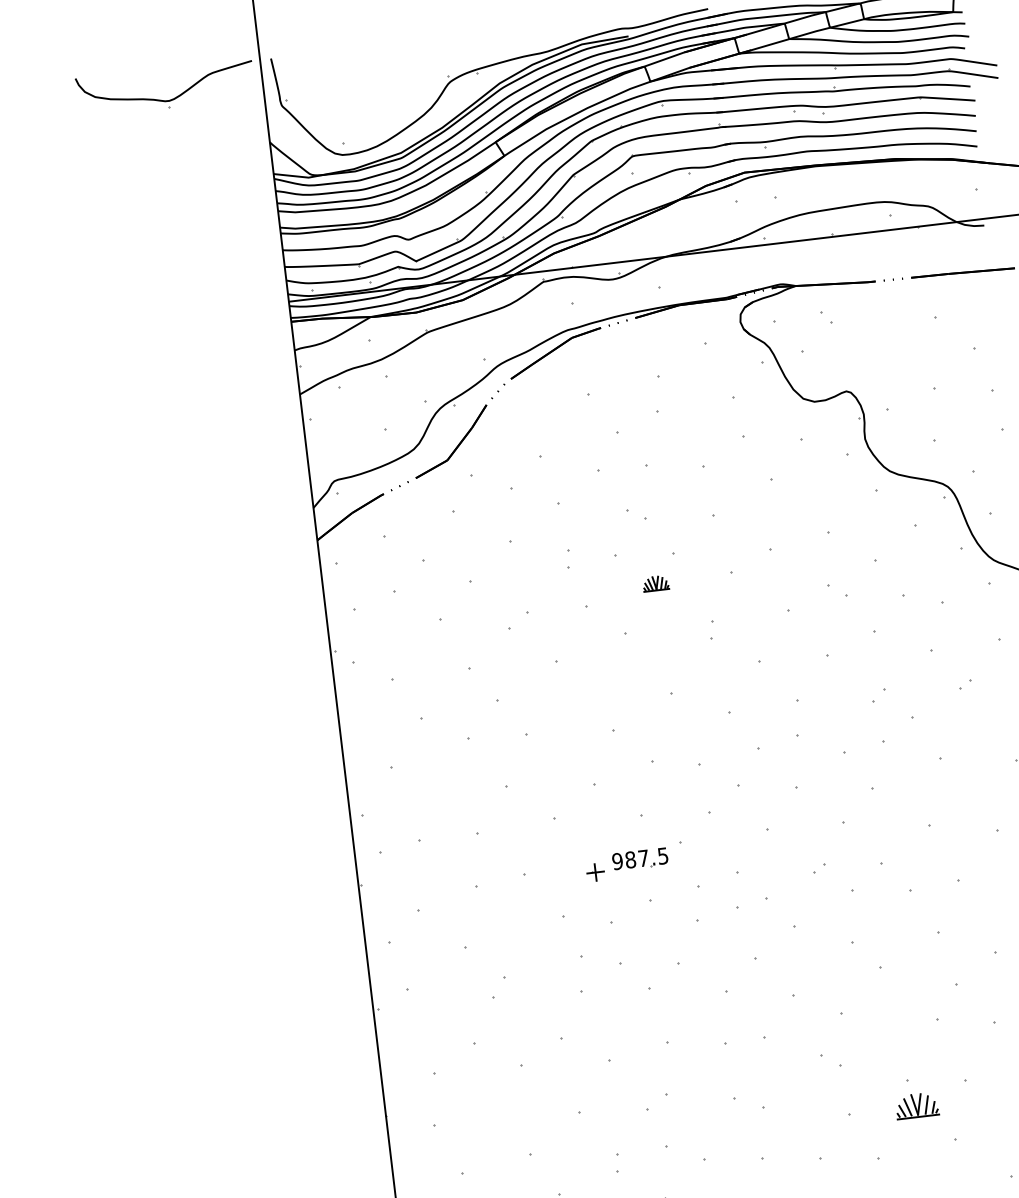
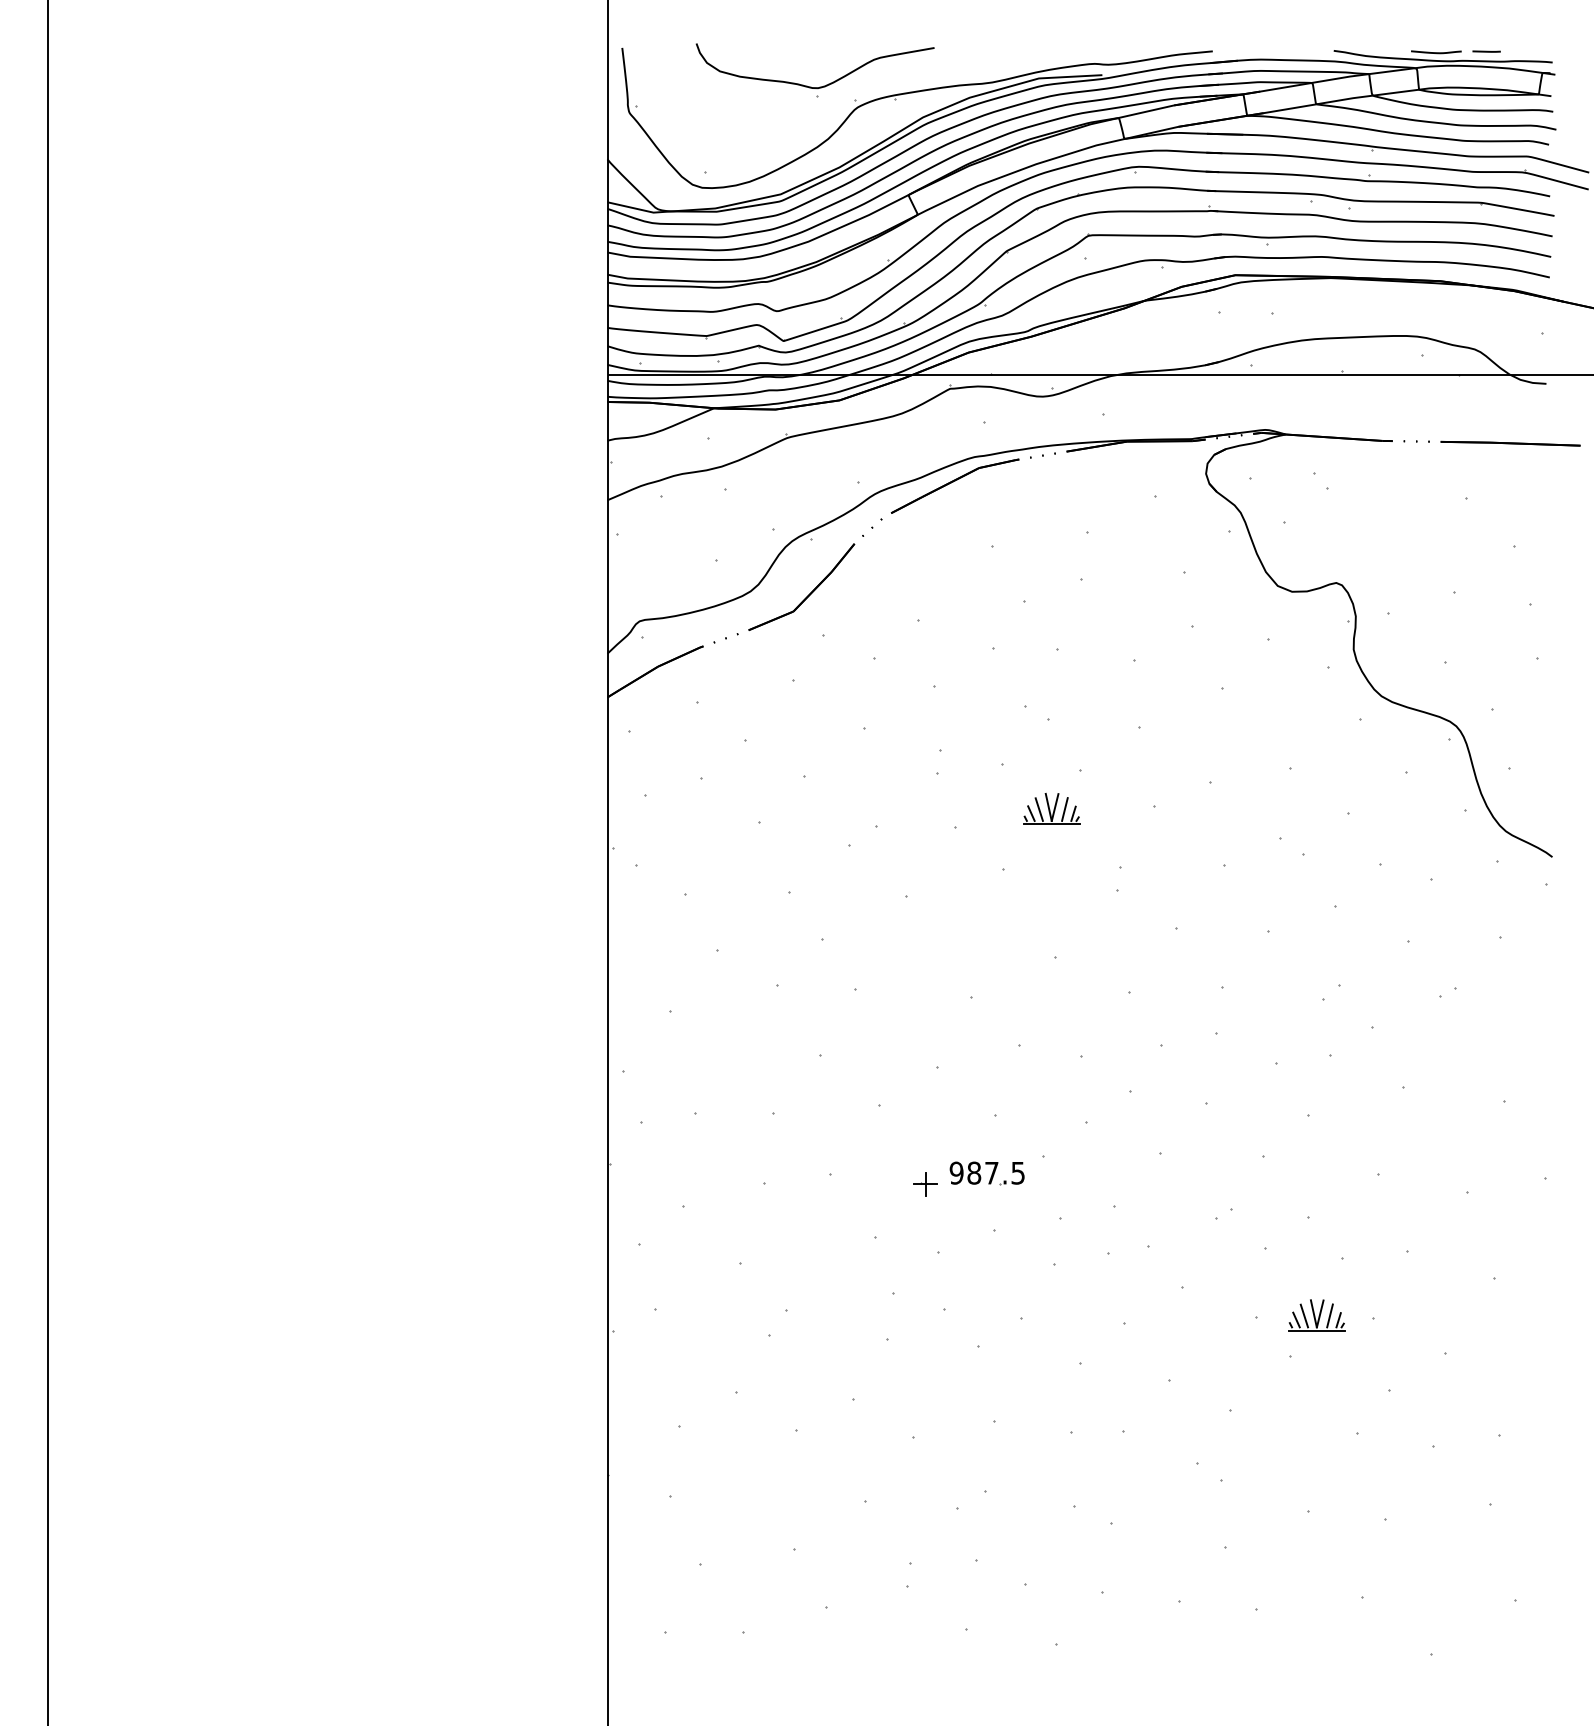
part: (164, 100) -> (811, 86), moved
part: (655, 583) -> (1051, 808), size x1.67
part: (916, 1105) -> (1316, 1315), moved

